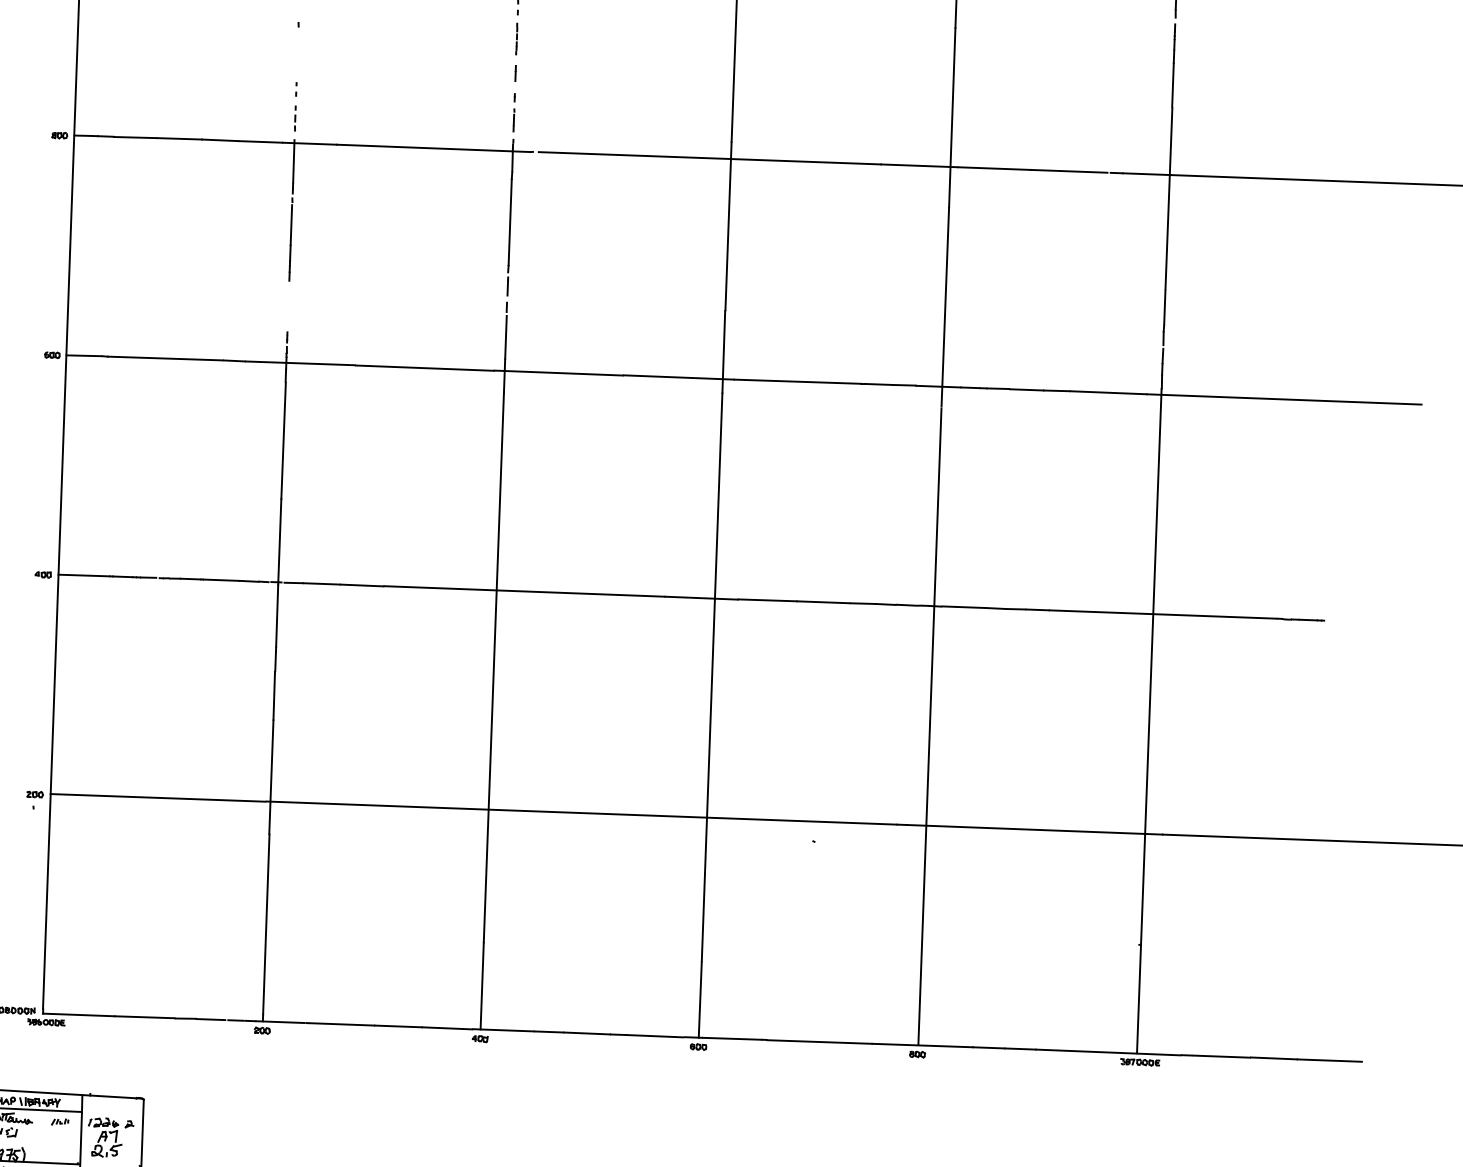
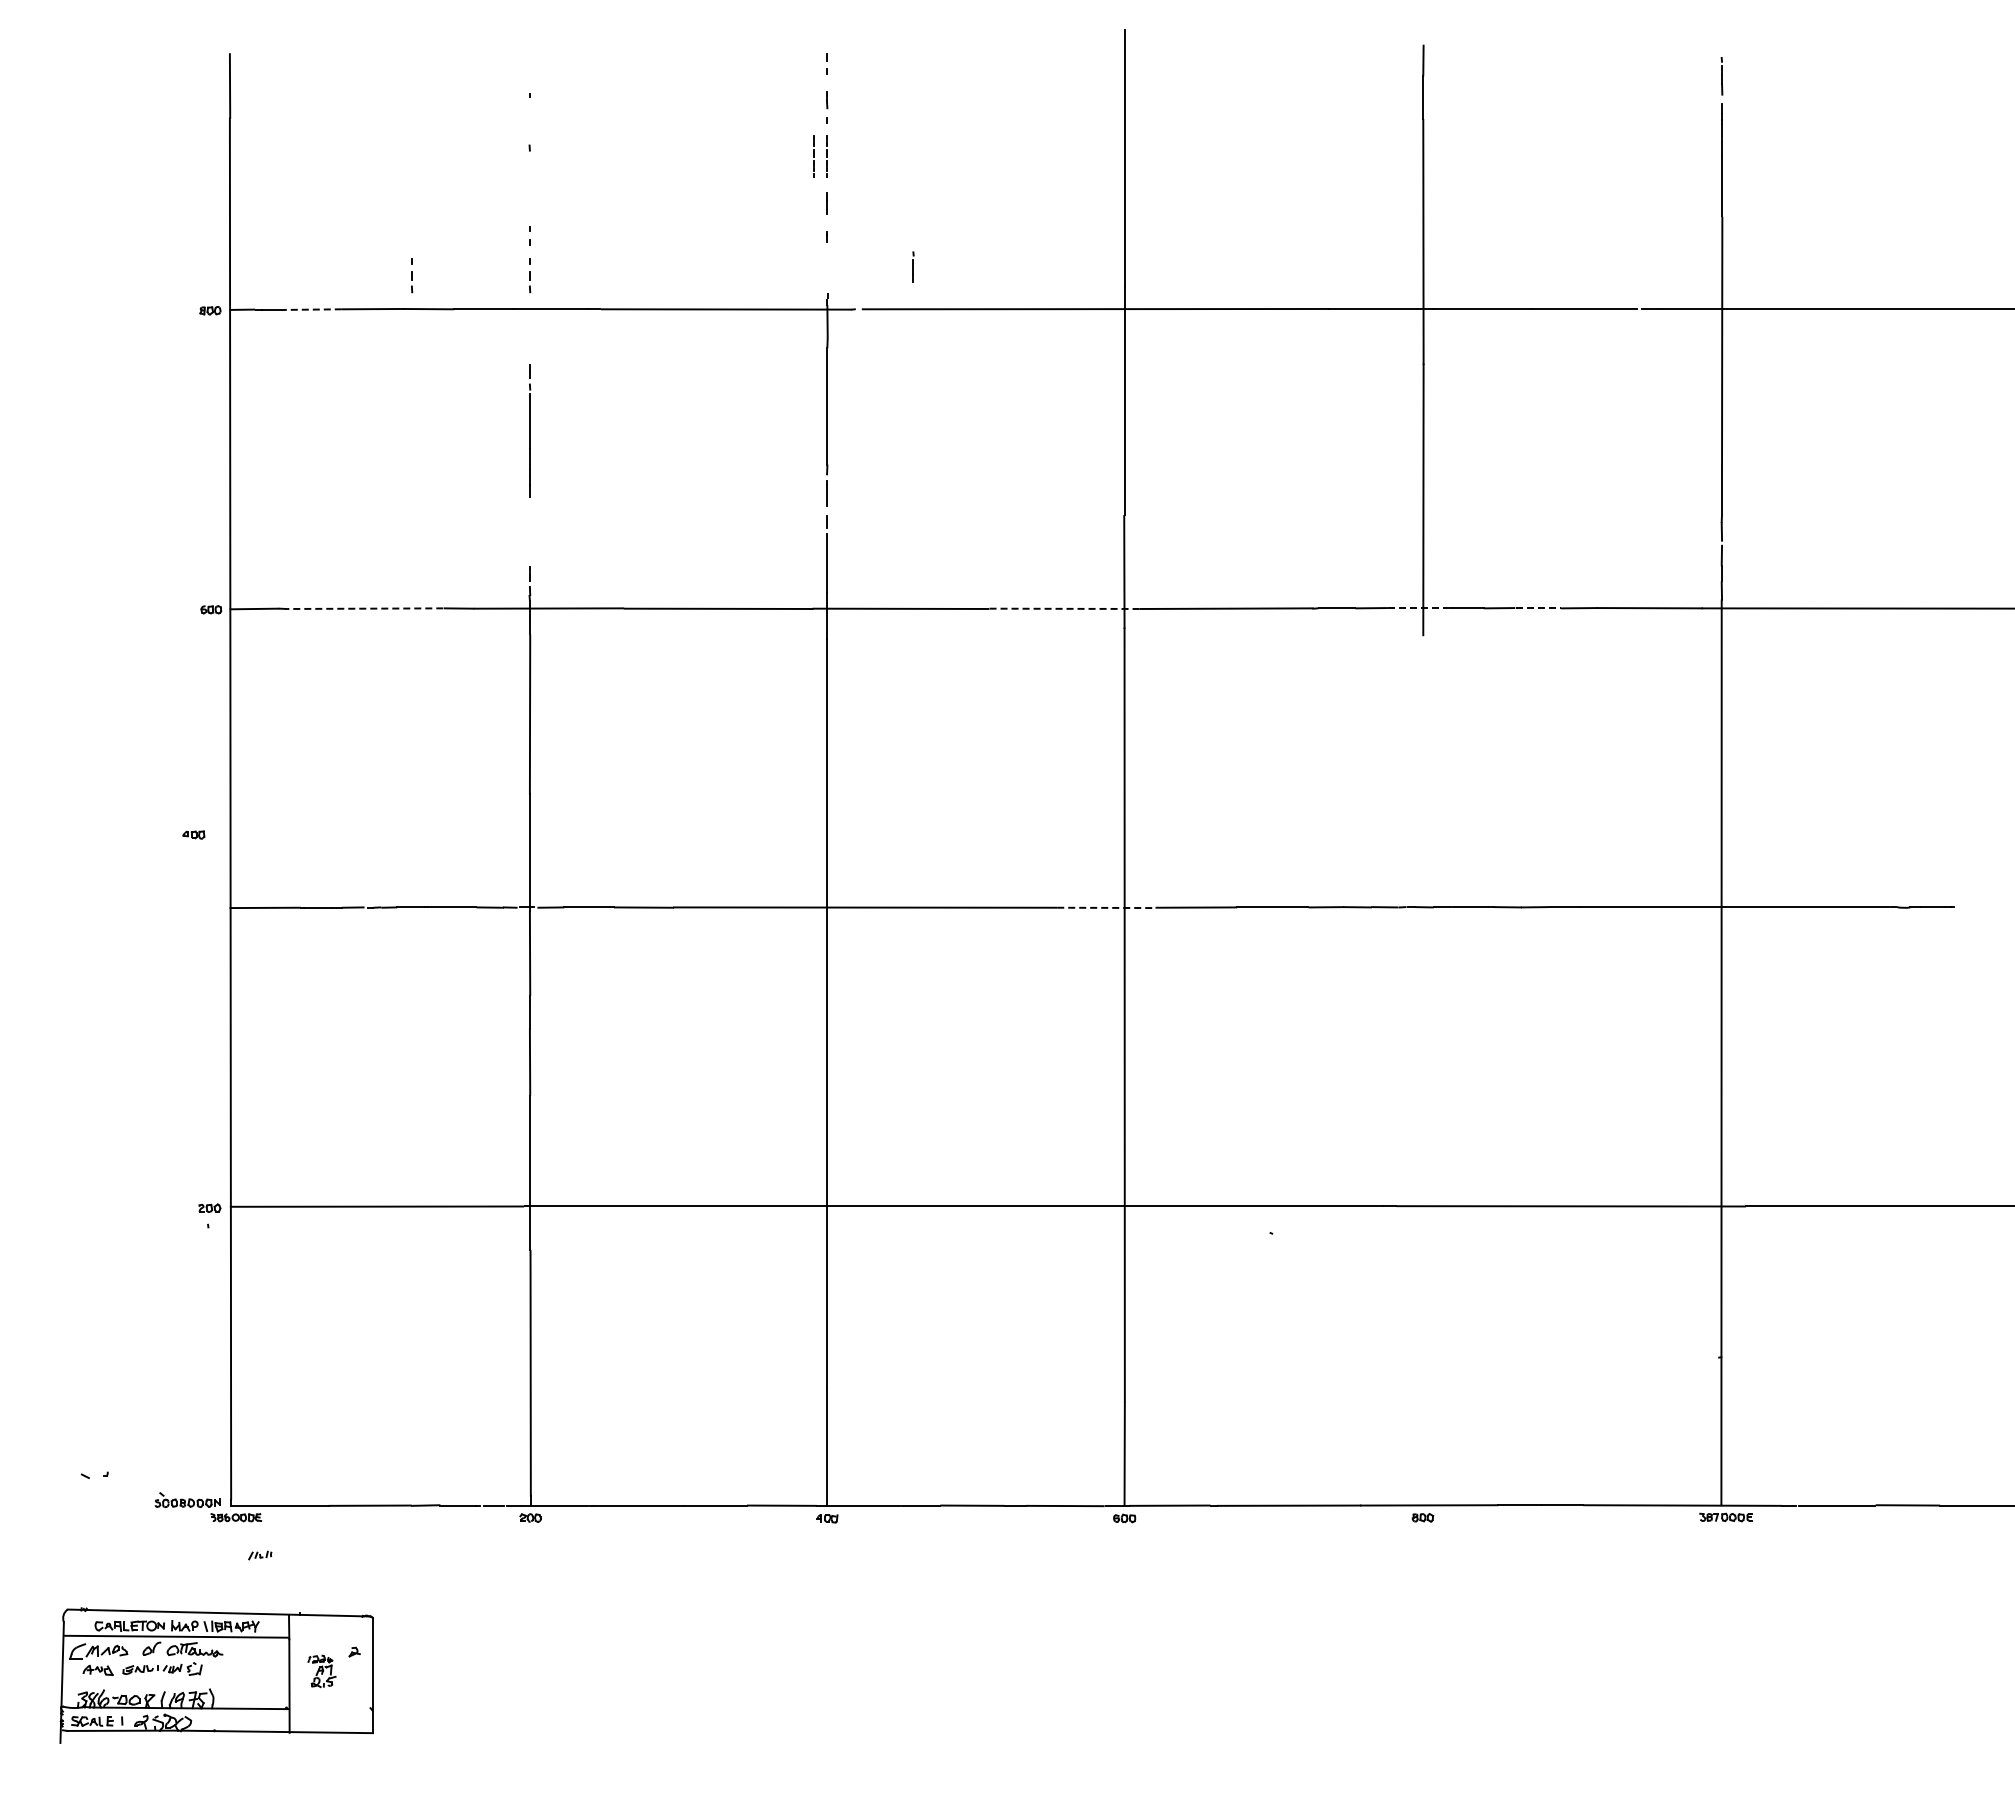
line: (506, 38) -> (813, 156), added
part: (209, 115) -> (412, 275), added
line: (514, 119) -> (913, 266), moved
line: (135, 137) -> (313, 309), solid -> dashed
line: (293, 161) -> (529, 334), removed
line: (164, 358) -> (364, 608), solid -> dashed
line: (678, 377) -> (1064, 608), solid -> dashed
line: (938, 386) -> (1418, 608), solid -> dashed
line: (1026, 389) -> (1538, 608), solid -> dashed
part: (43, 574) -> (193, 834), moved
line: (702, 597) -> (1107, 907), solid -> dashed
line: (929, 726) -> (1423, 1071), removed
part: (60, 1122) -> (260, 1555), moved
part: (104, 1137) -> (321, 1671), size x0.6

